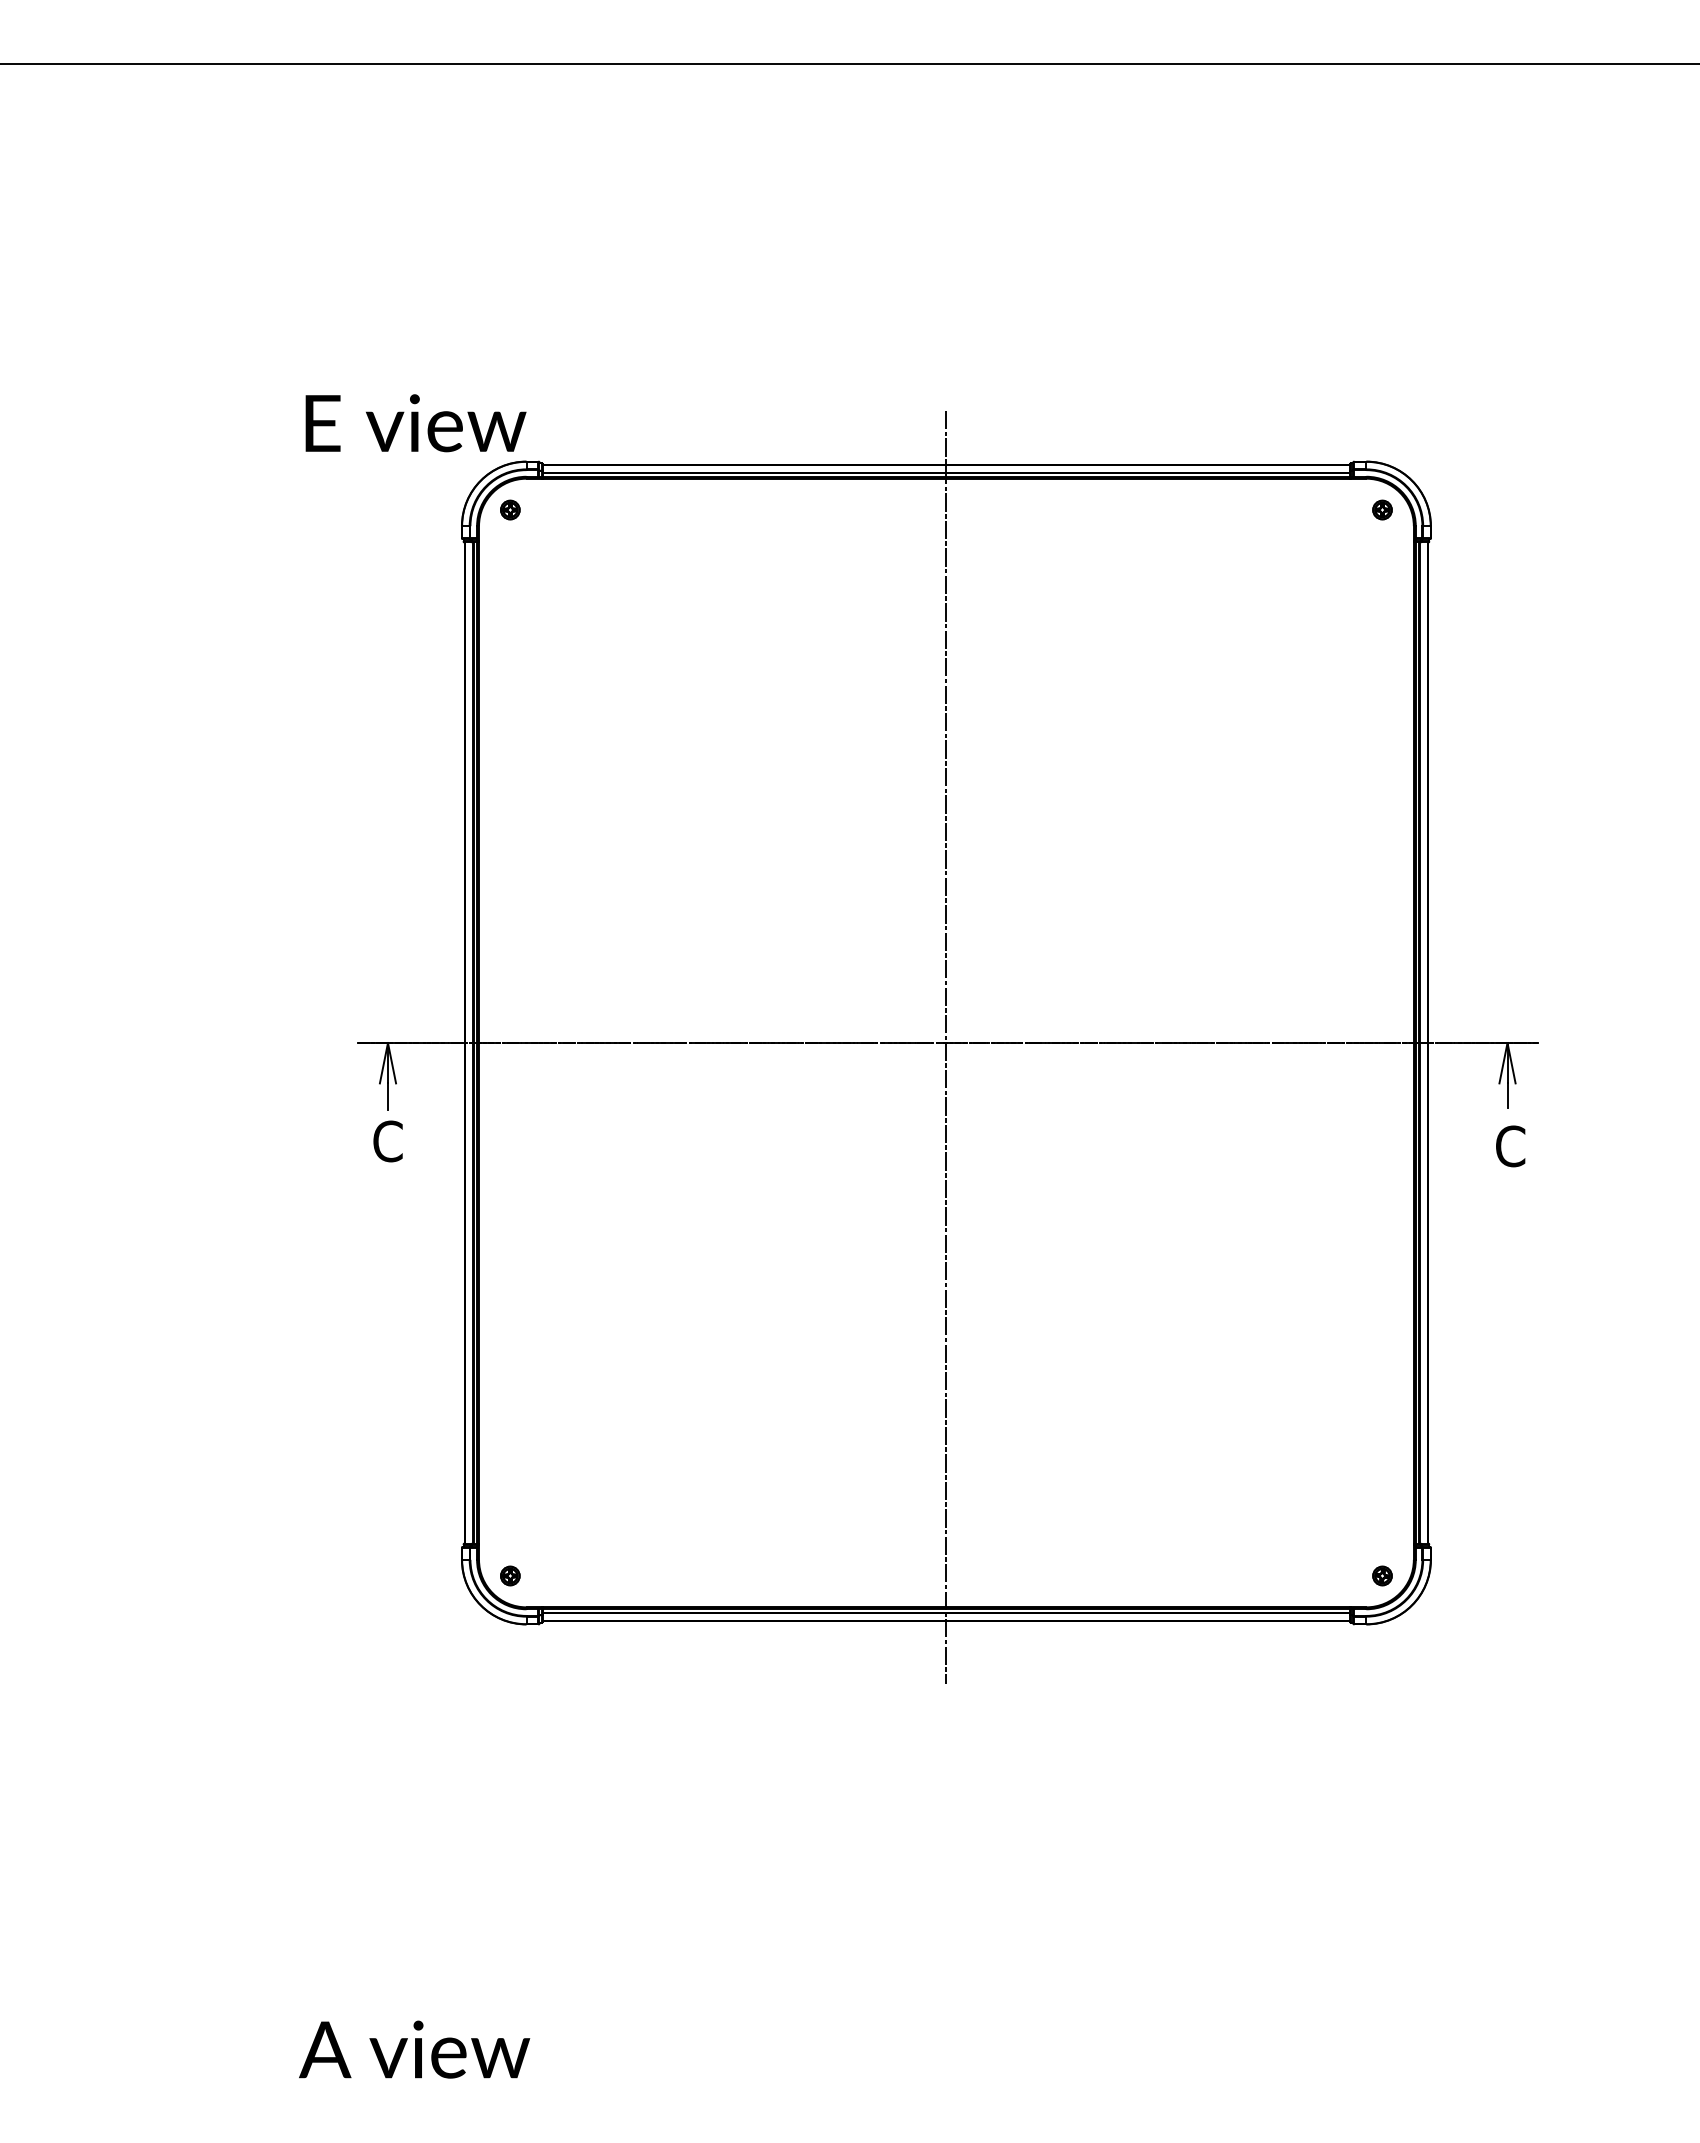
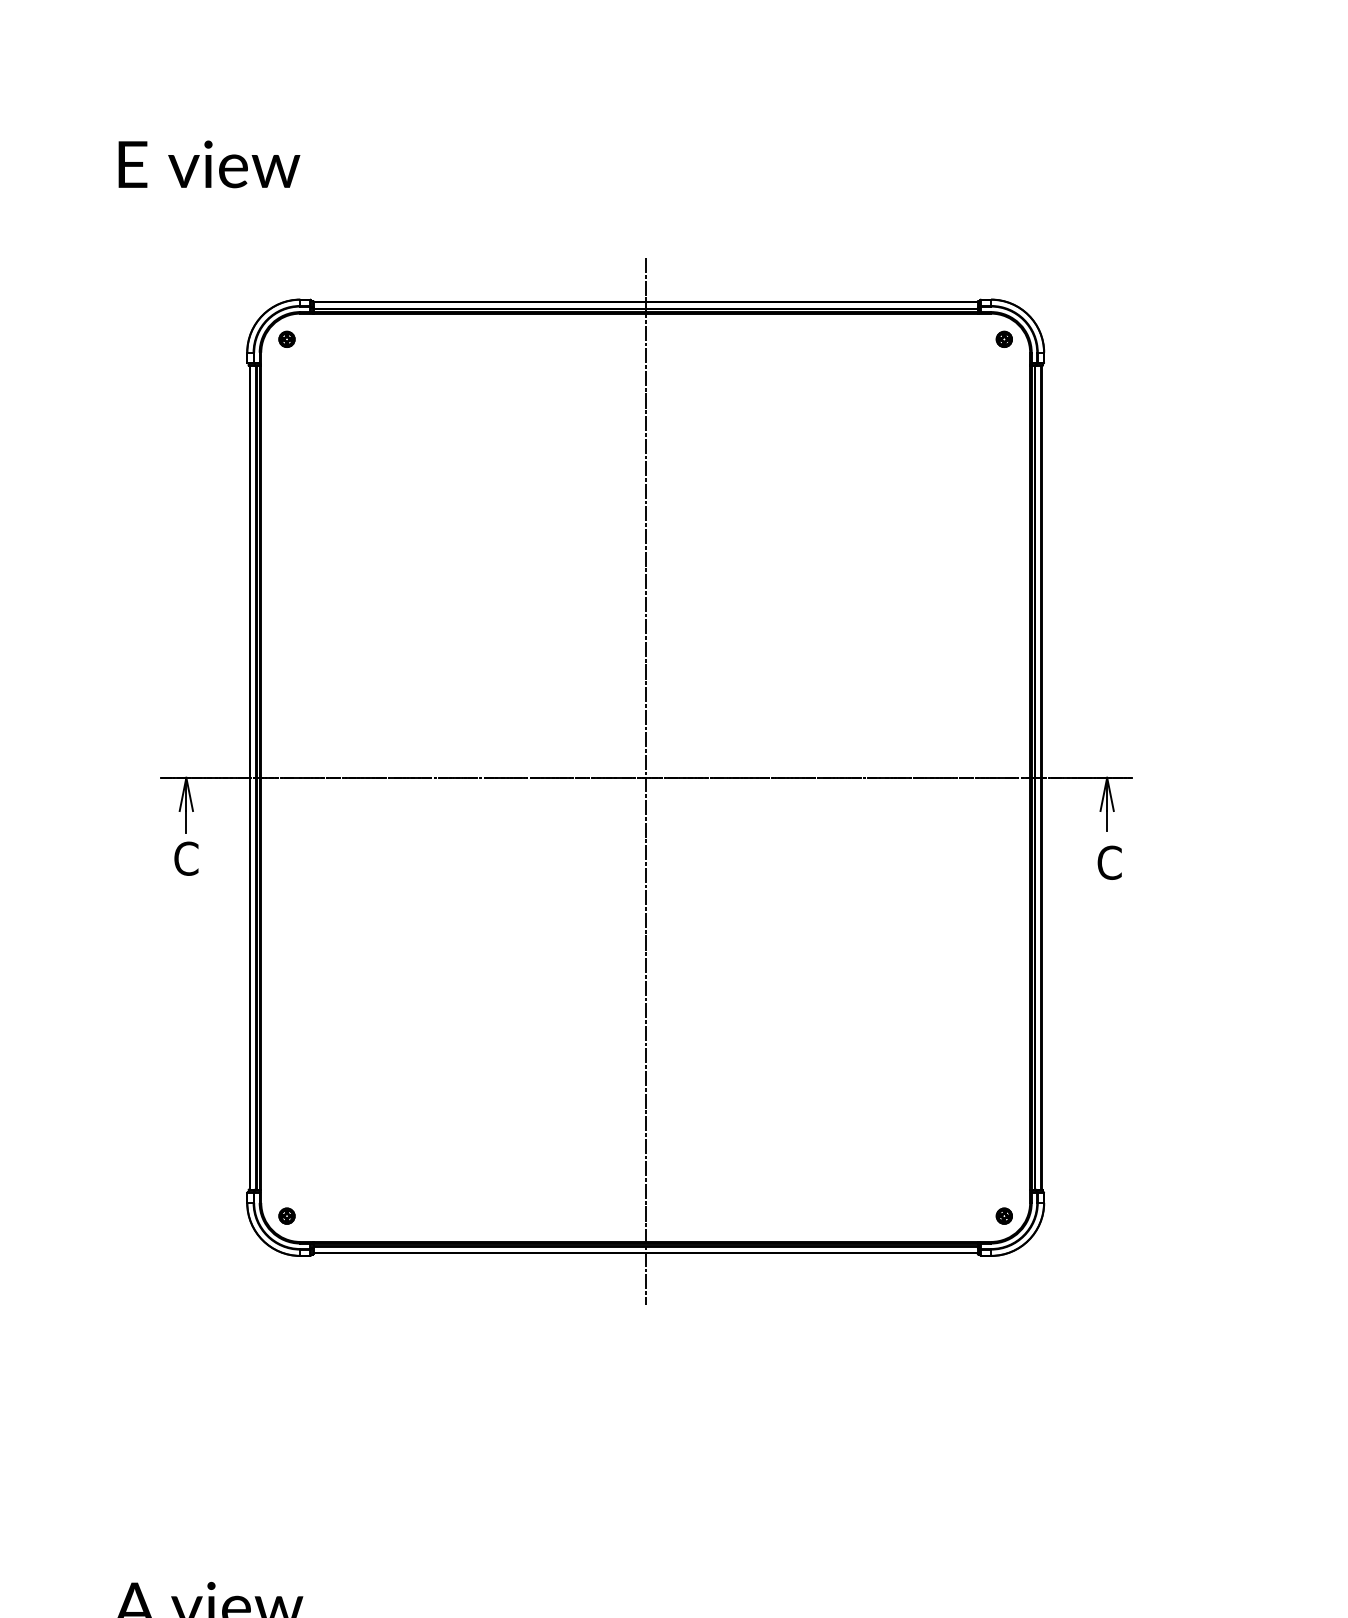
text: (415, 423) -> (208, 164), moved

